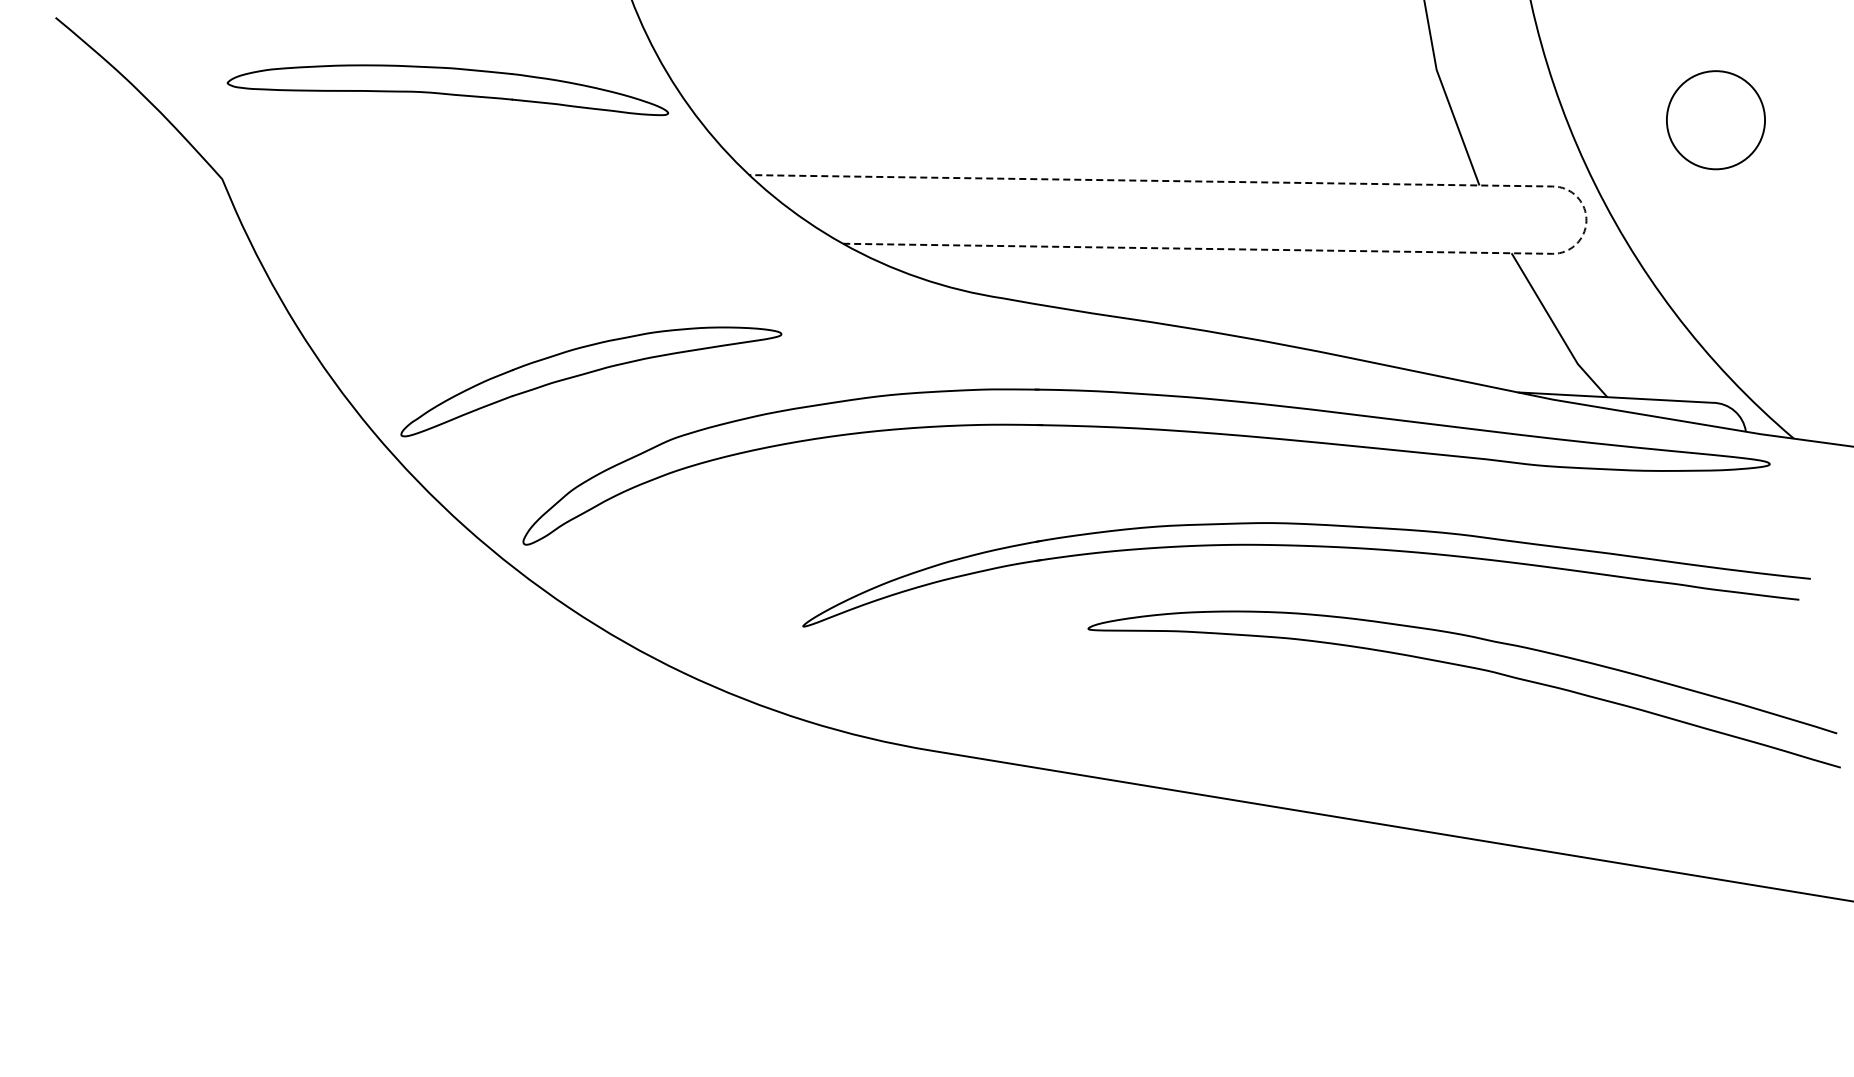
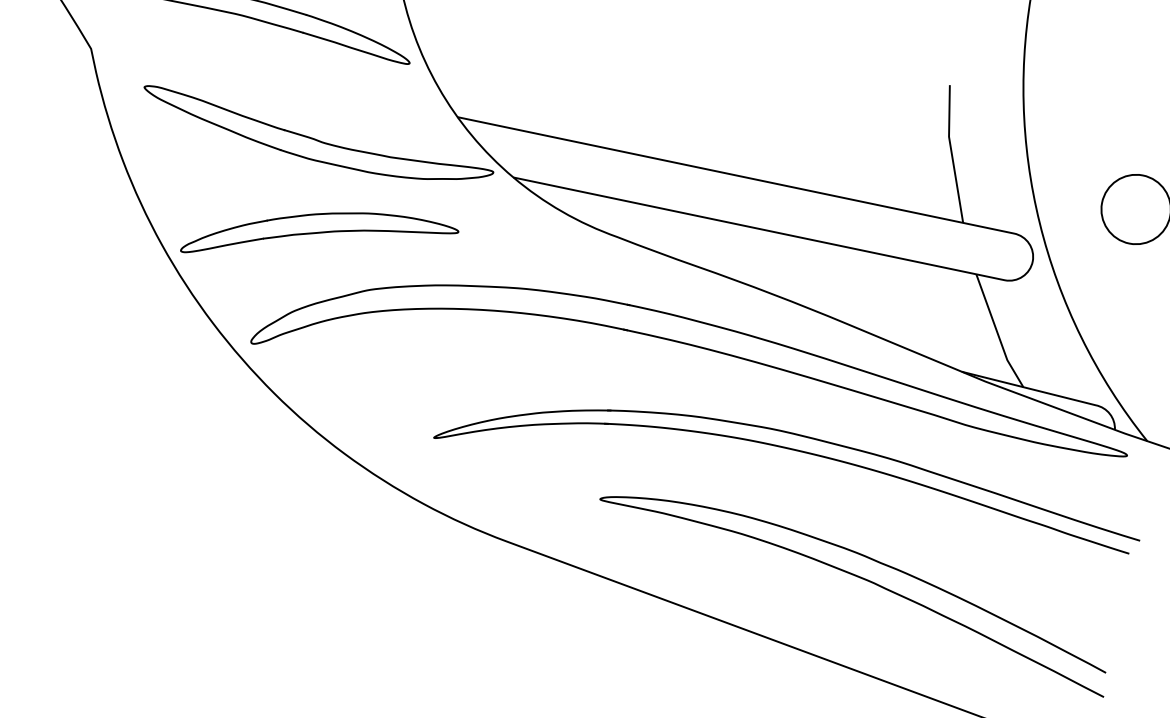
line: (1572, 193) -> (1026, 241), dashed -> solid
part: (559, 244) -> (316, 139), added
curve: (1465, 667) -> (856, 576), moved

